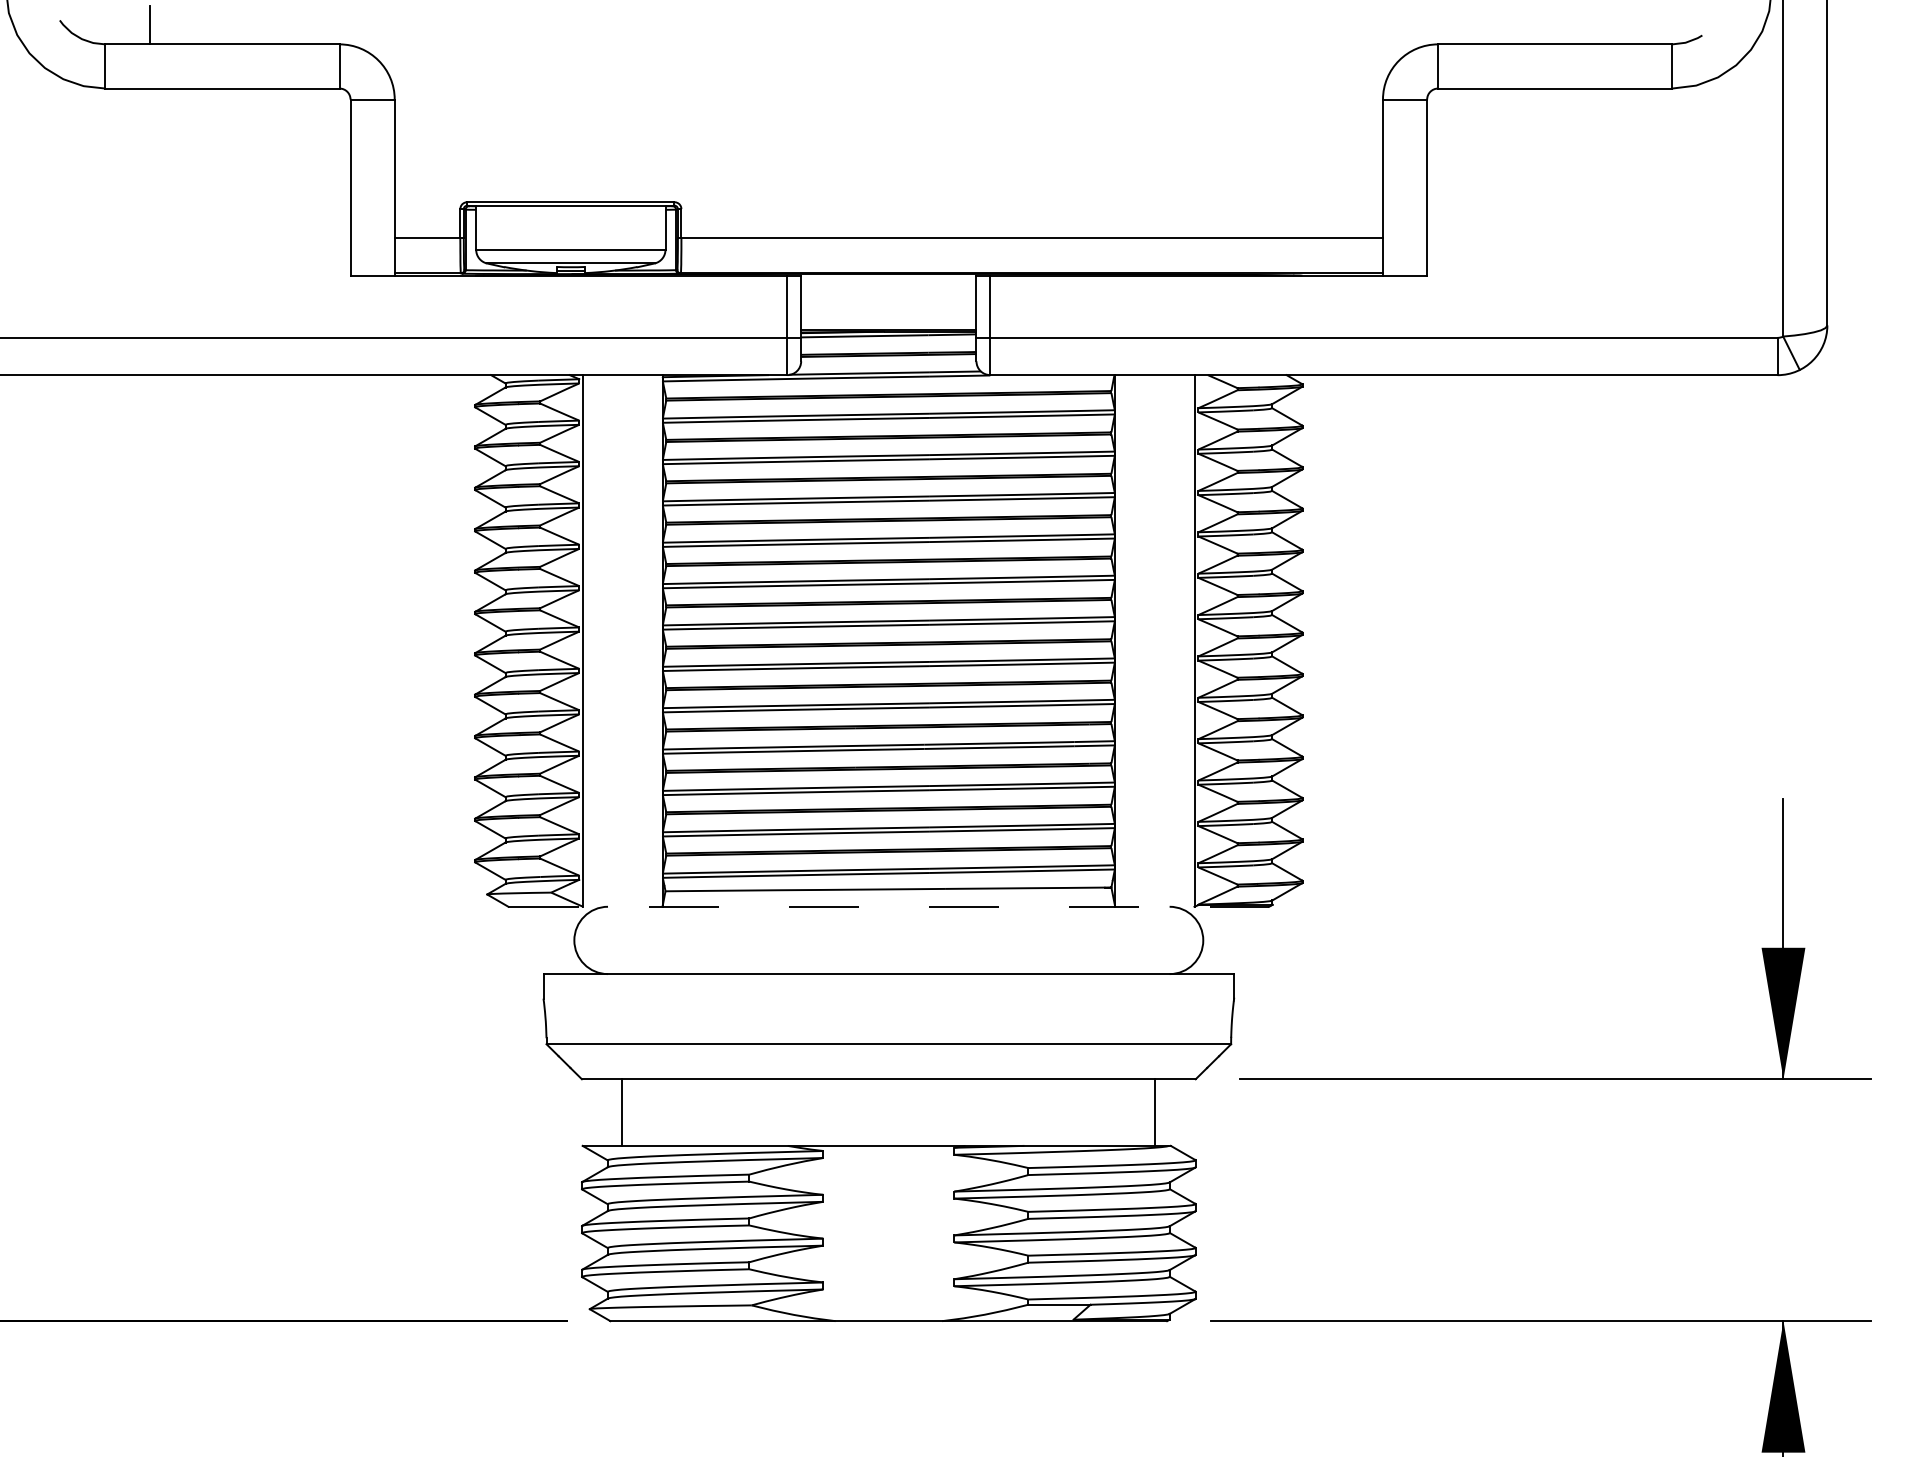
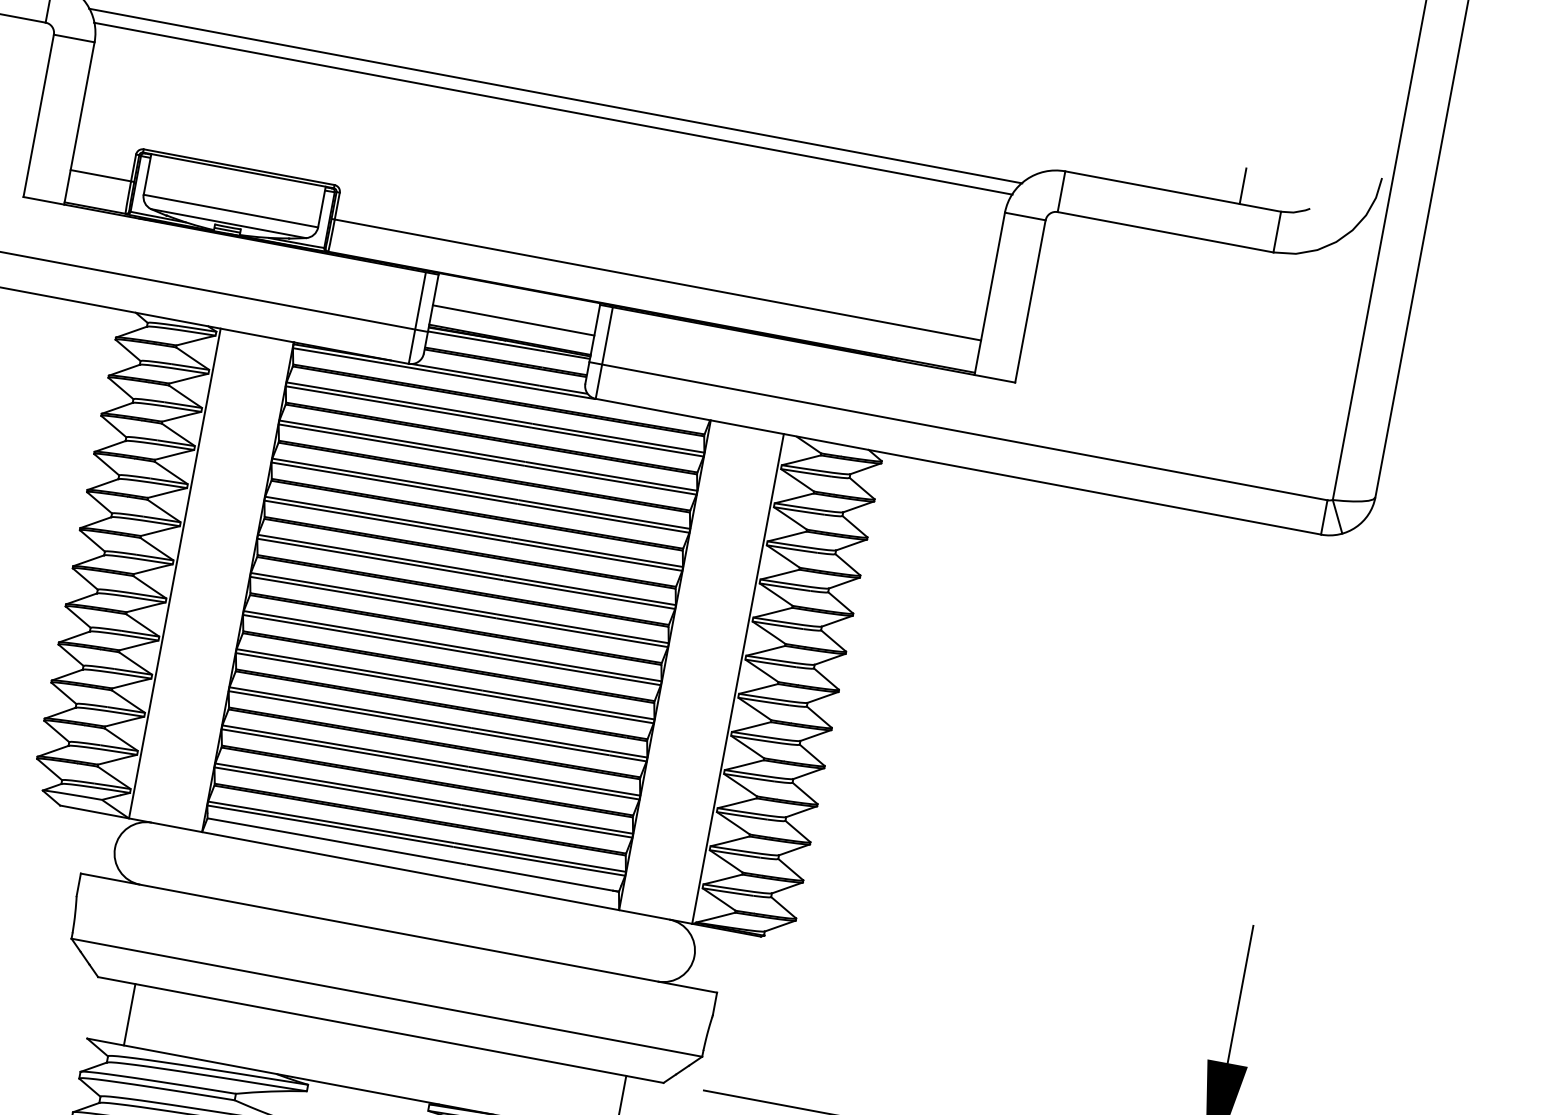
line: (1627, 24) -> (1243, 185), added
line: (888, 65) -> (555, 96), added
line: (888, 79) -> (552, 108), added
line: (888, 309) -> (513, 320), added
line: (889, 906) -> (411, 870), dashed -> solid

